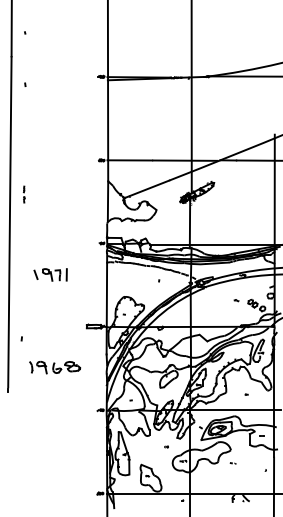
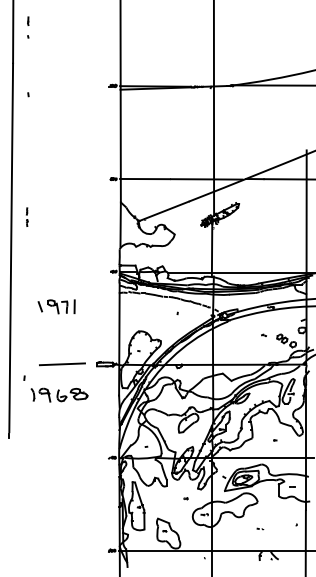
part: (25, 18) -> (28, 20), added
line: (55, 326) -> (62, 364), added
part: (54, 366) -> (59, 394), moved
part: (233, 462) -> (260, 528), moved

